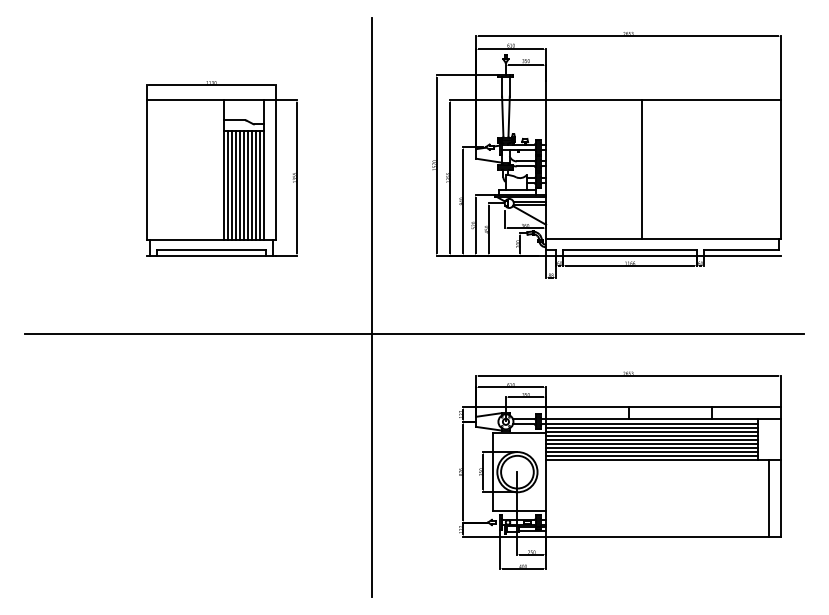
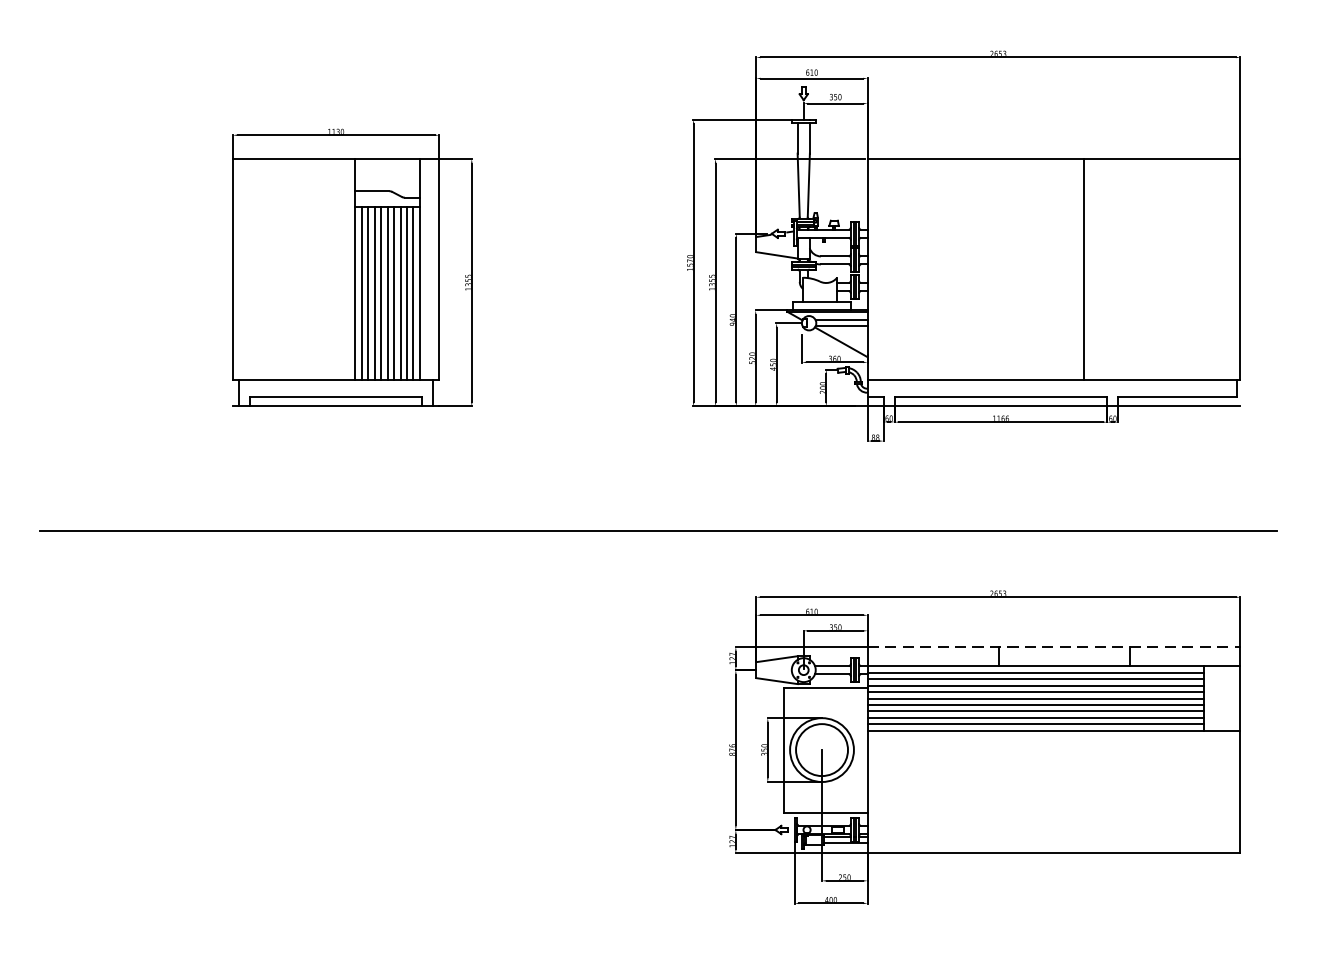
line: (642, 169) -> (1084, 269), moved
line: (372, 307) -> (591, 488), removed
line: (663, 407) -> (1054, 647), solid -> dashed
line: (769, 498) -> (1222, 791), removed

